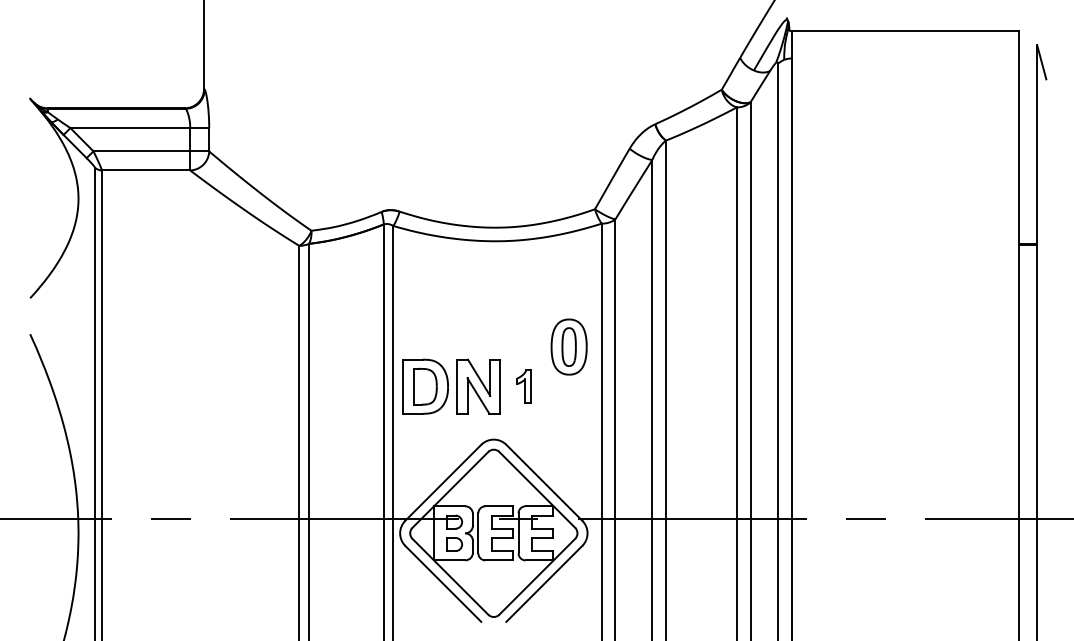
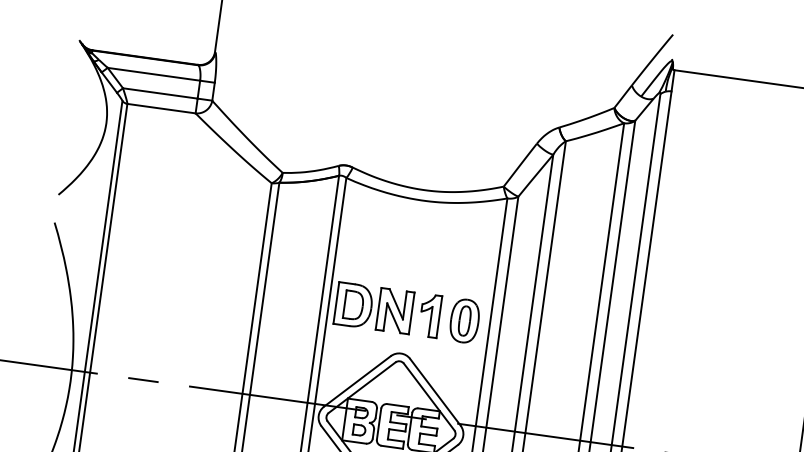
part: (568, 346) -> (464, 320), moved
part: (523, 386) -> (429, 315), size x1.67

